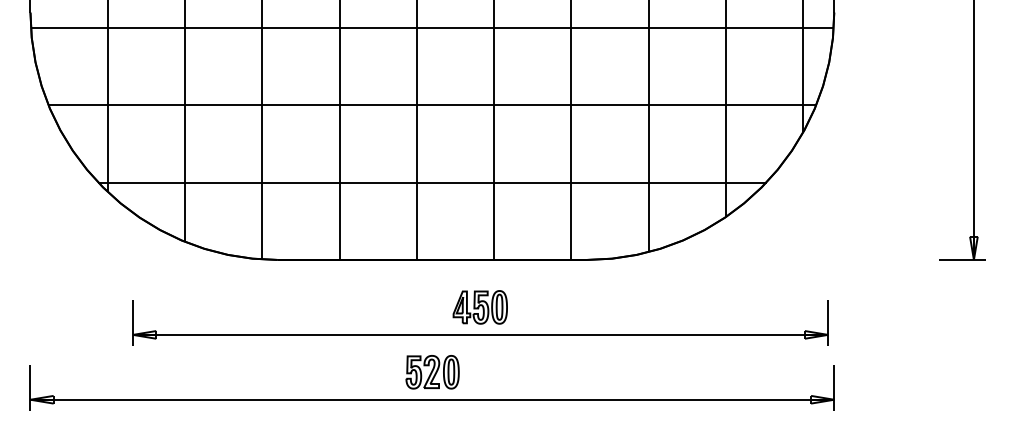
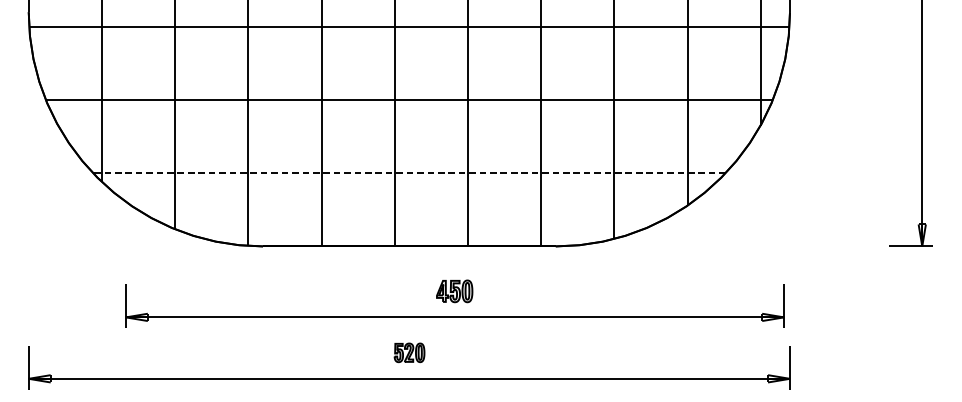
line: (431, 182) -> (408, 173), solid -> dashed
part: (479, 307) -> (454, 291), size x0.7
part: (432, 372) -> (409, 353), size x0.6

